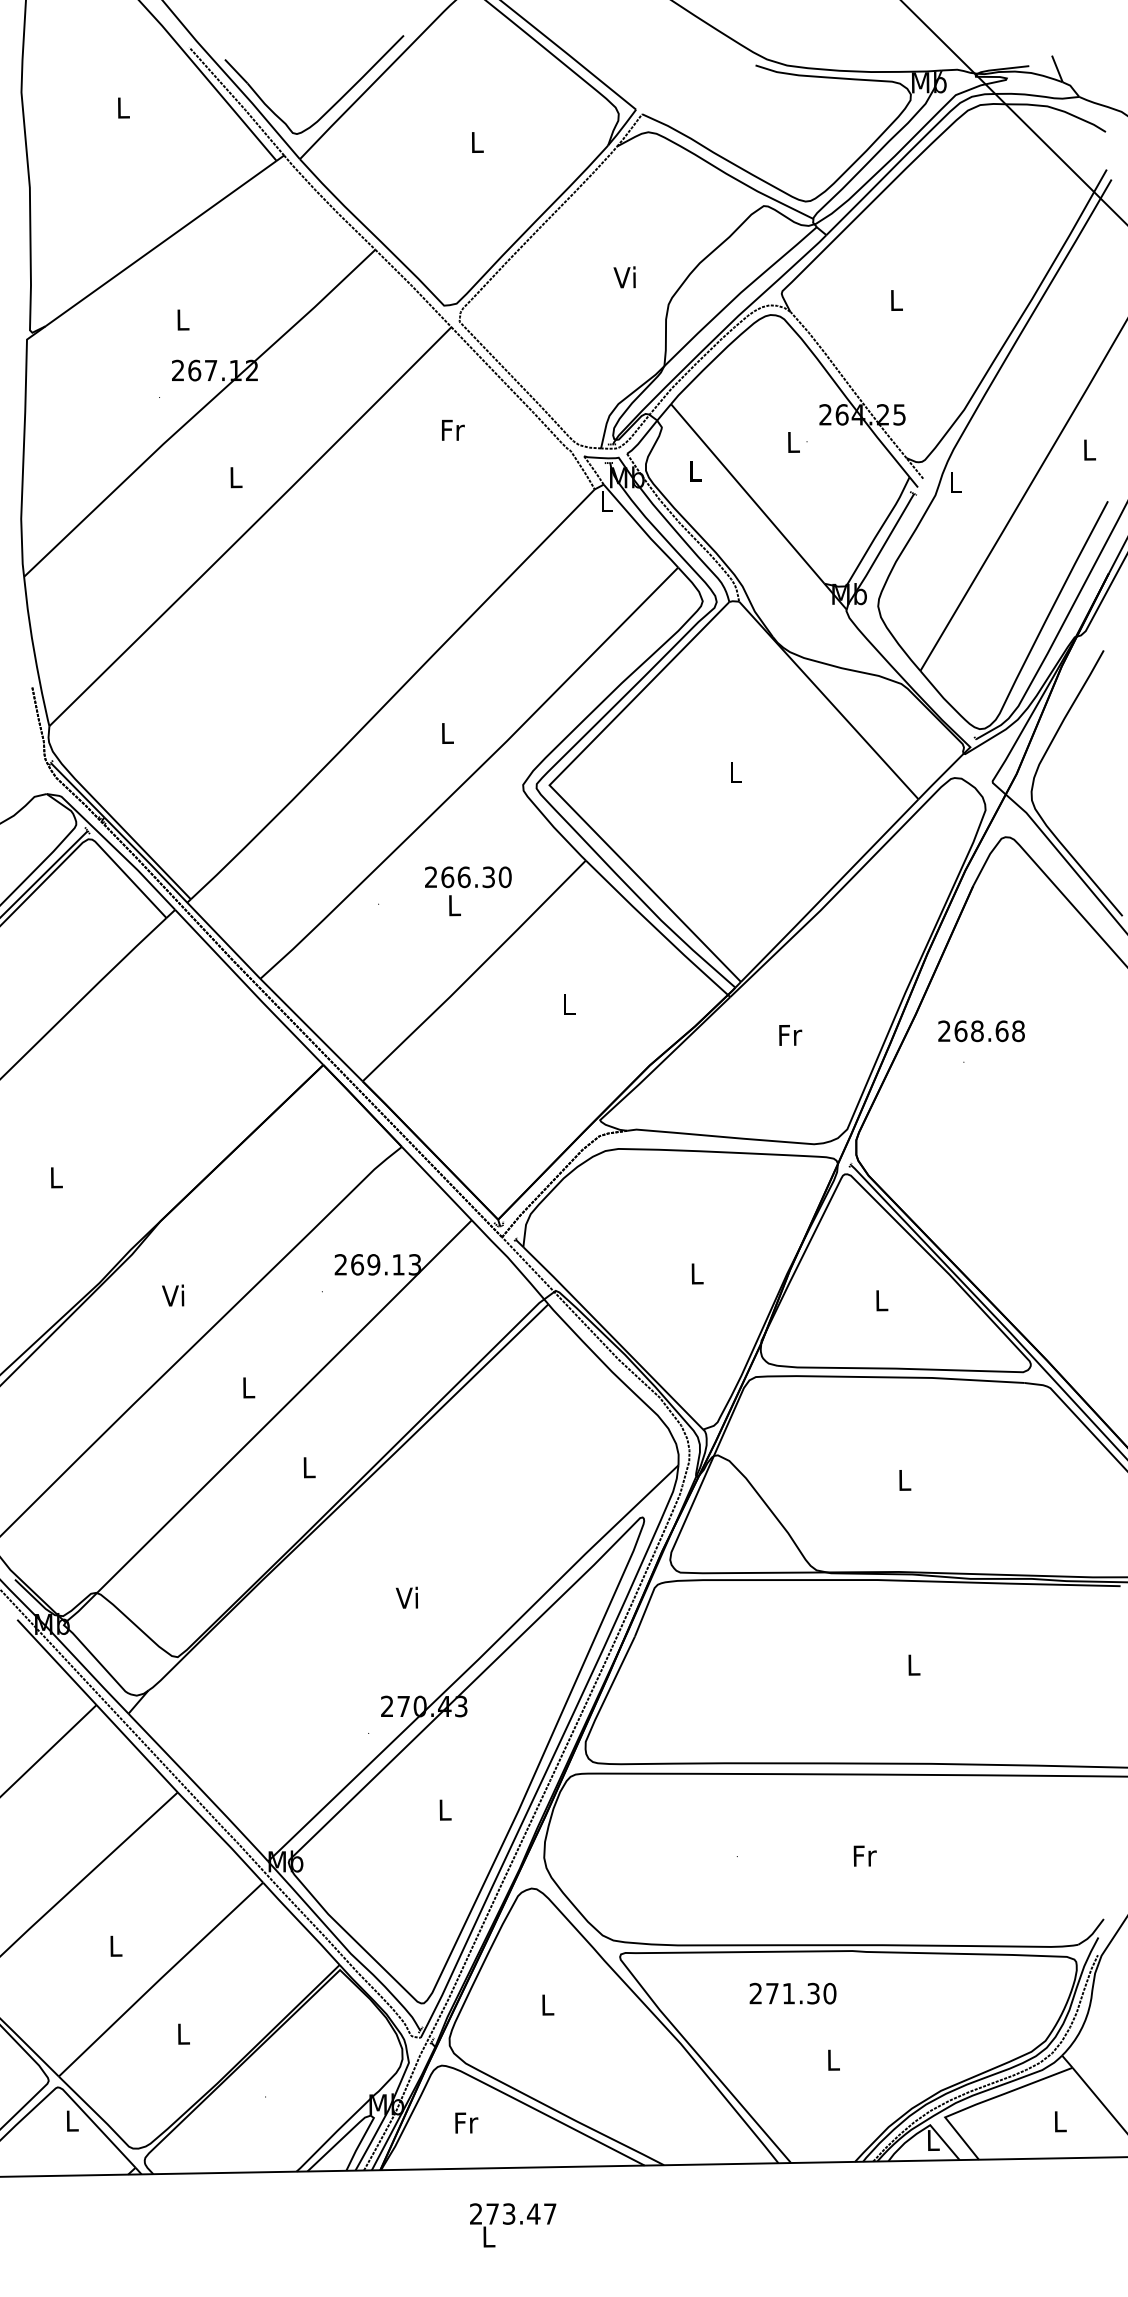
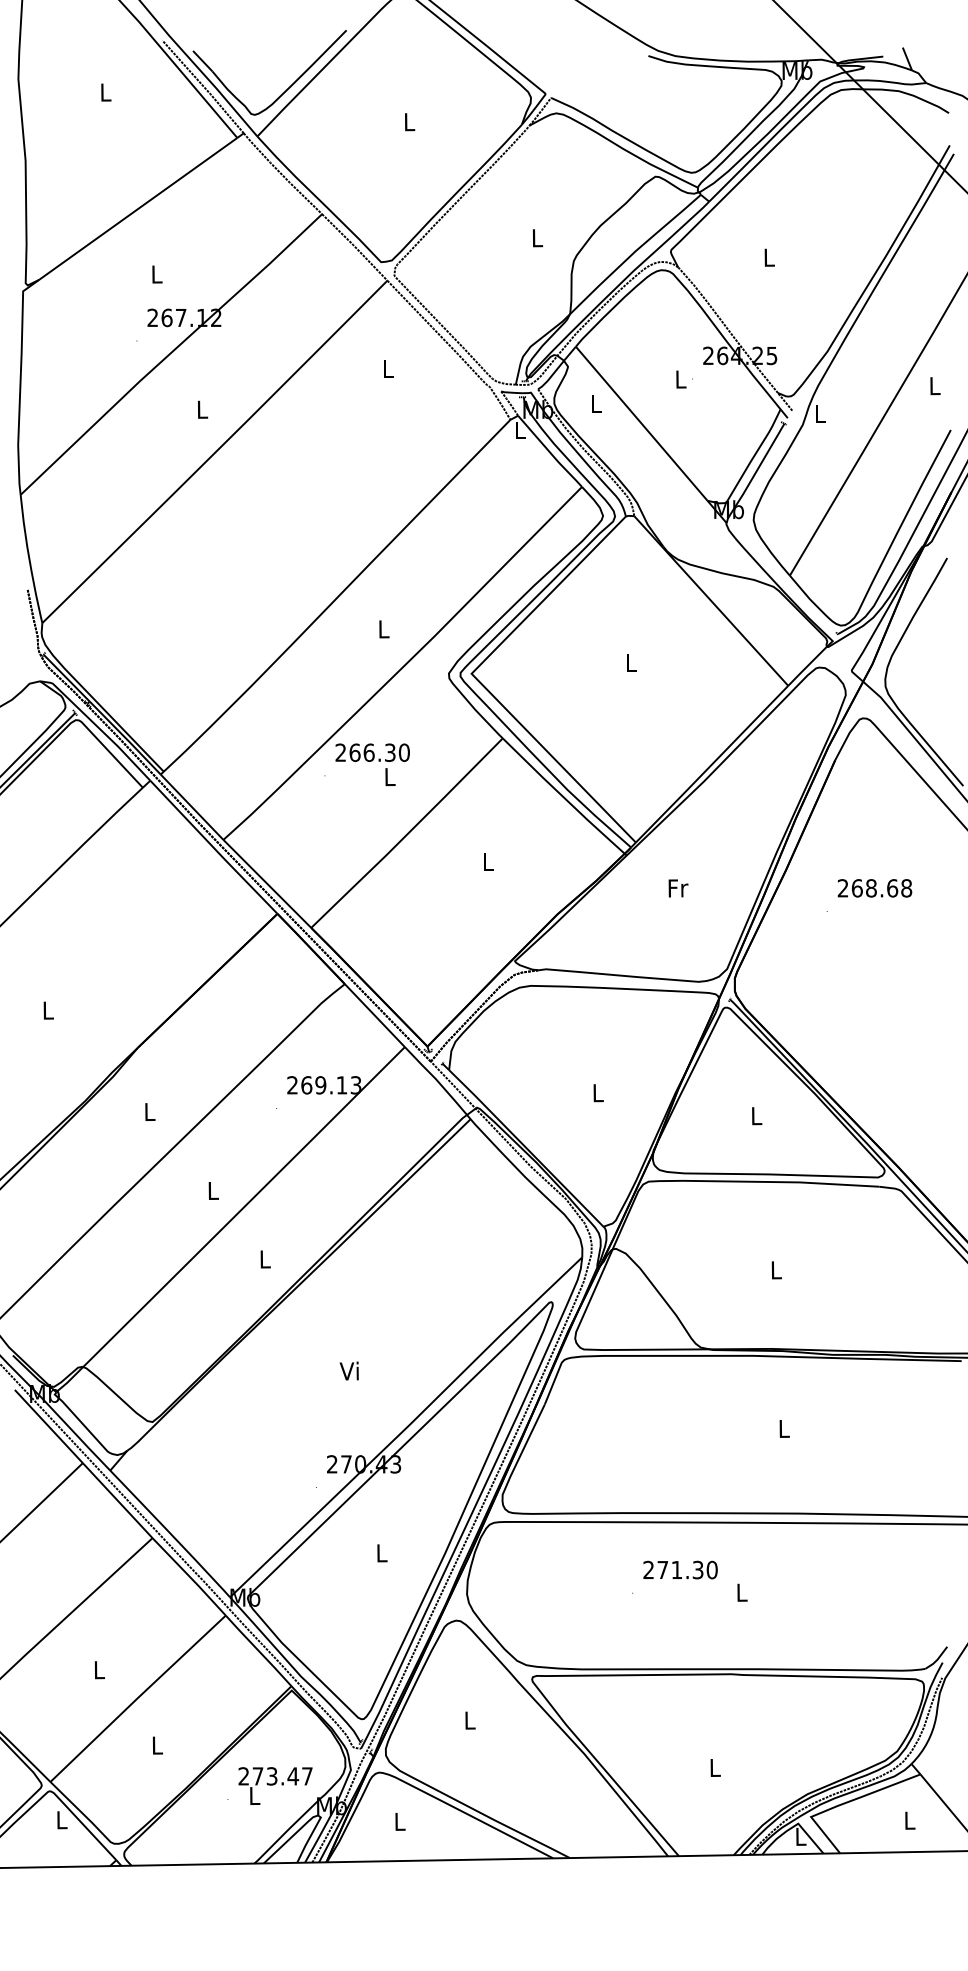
text: (624, 277) -> (535, 238), Vi -> L
text: (453, 429) -> (389, 368), Fr -> L
text: (468, 877) -> (372, 752), moved
text: (981, 1031) -> (874, 888), moved
text: (173, 1295) -> (148, 1111), Vi -> L
text: (864, 1855) -> (741, 1592), Fr -> L
text: (792, 1993) -> (680, 1569), moved
text: (466, 2122) -> (400, 1821), Fr -> L
text: (513, 2225) -> (275, 1786), moved

